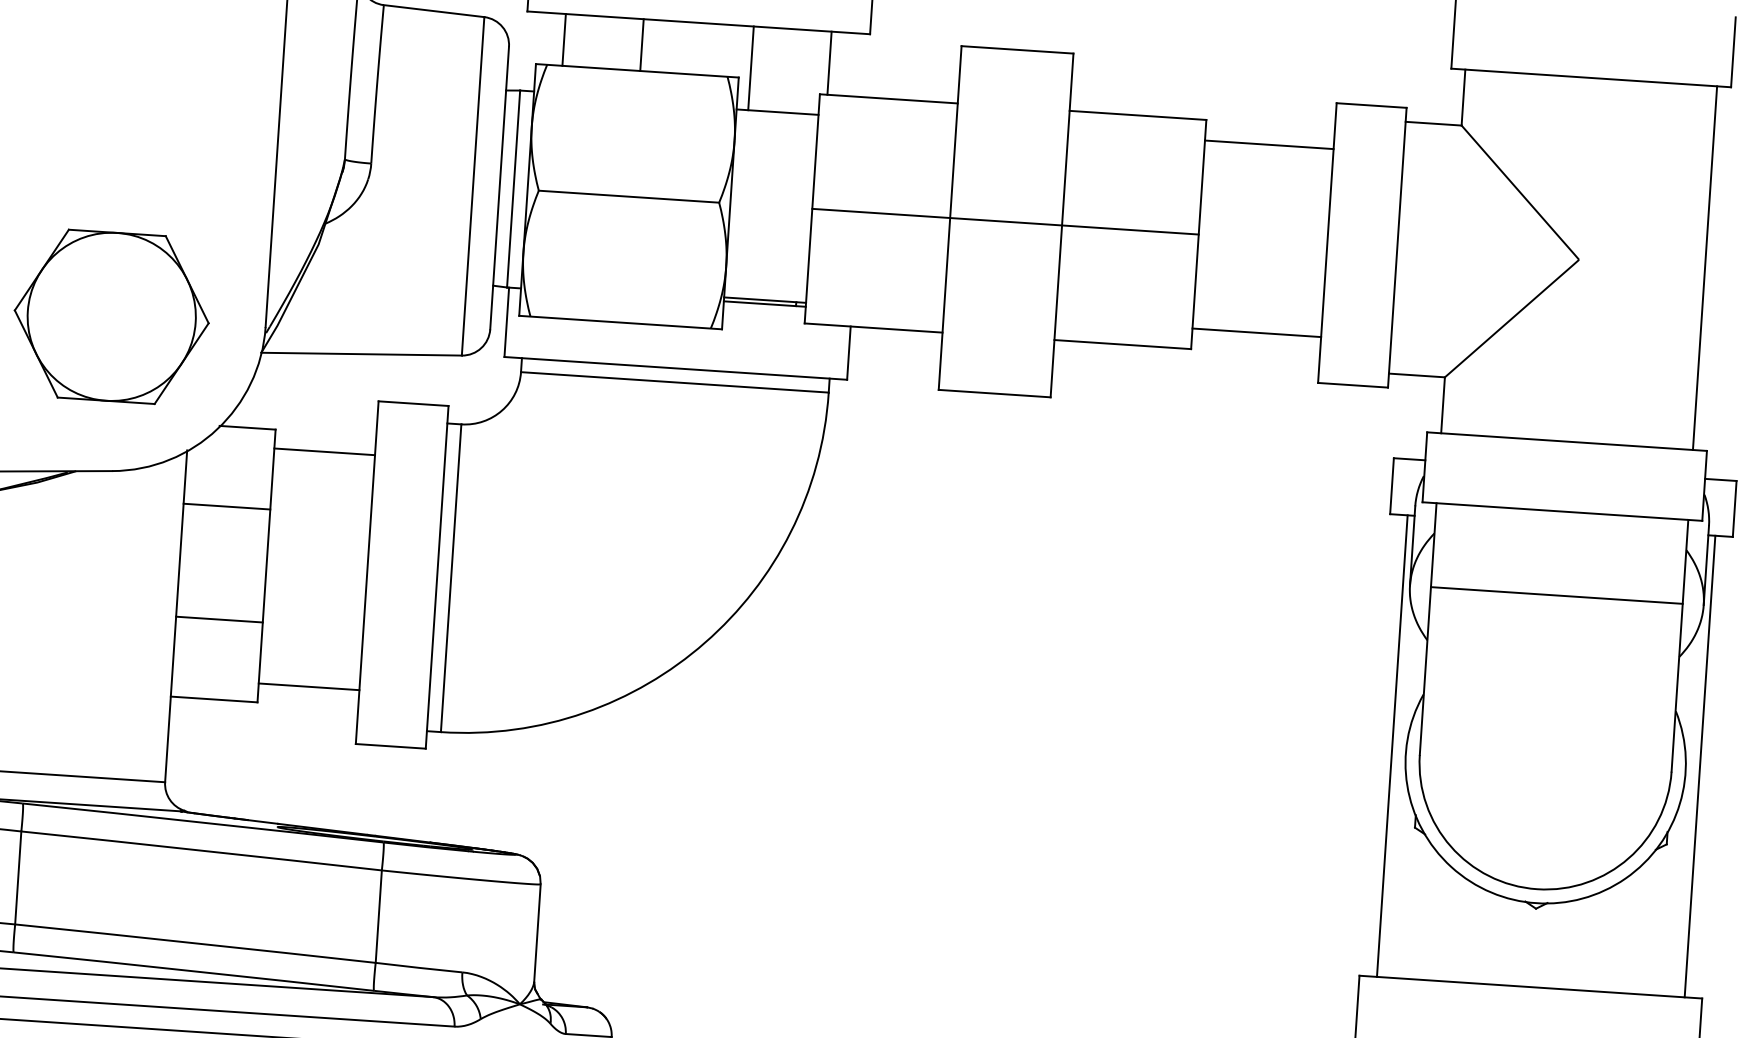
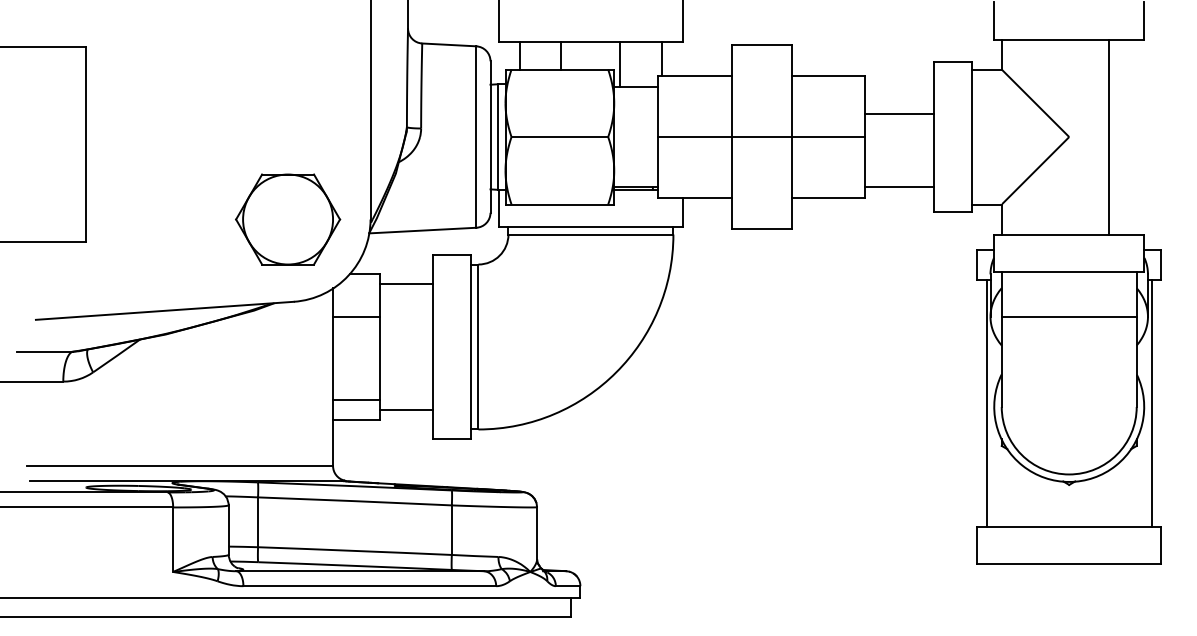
line: (1268, 144) -> (899, 113), moved
line: (1704, 267) -> (1108, 136), moved
line: (219, 620) -> (356, 400), moved

